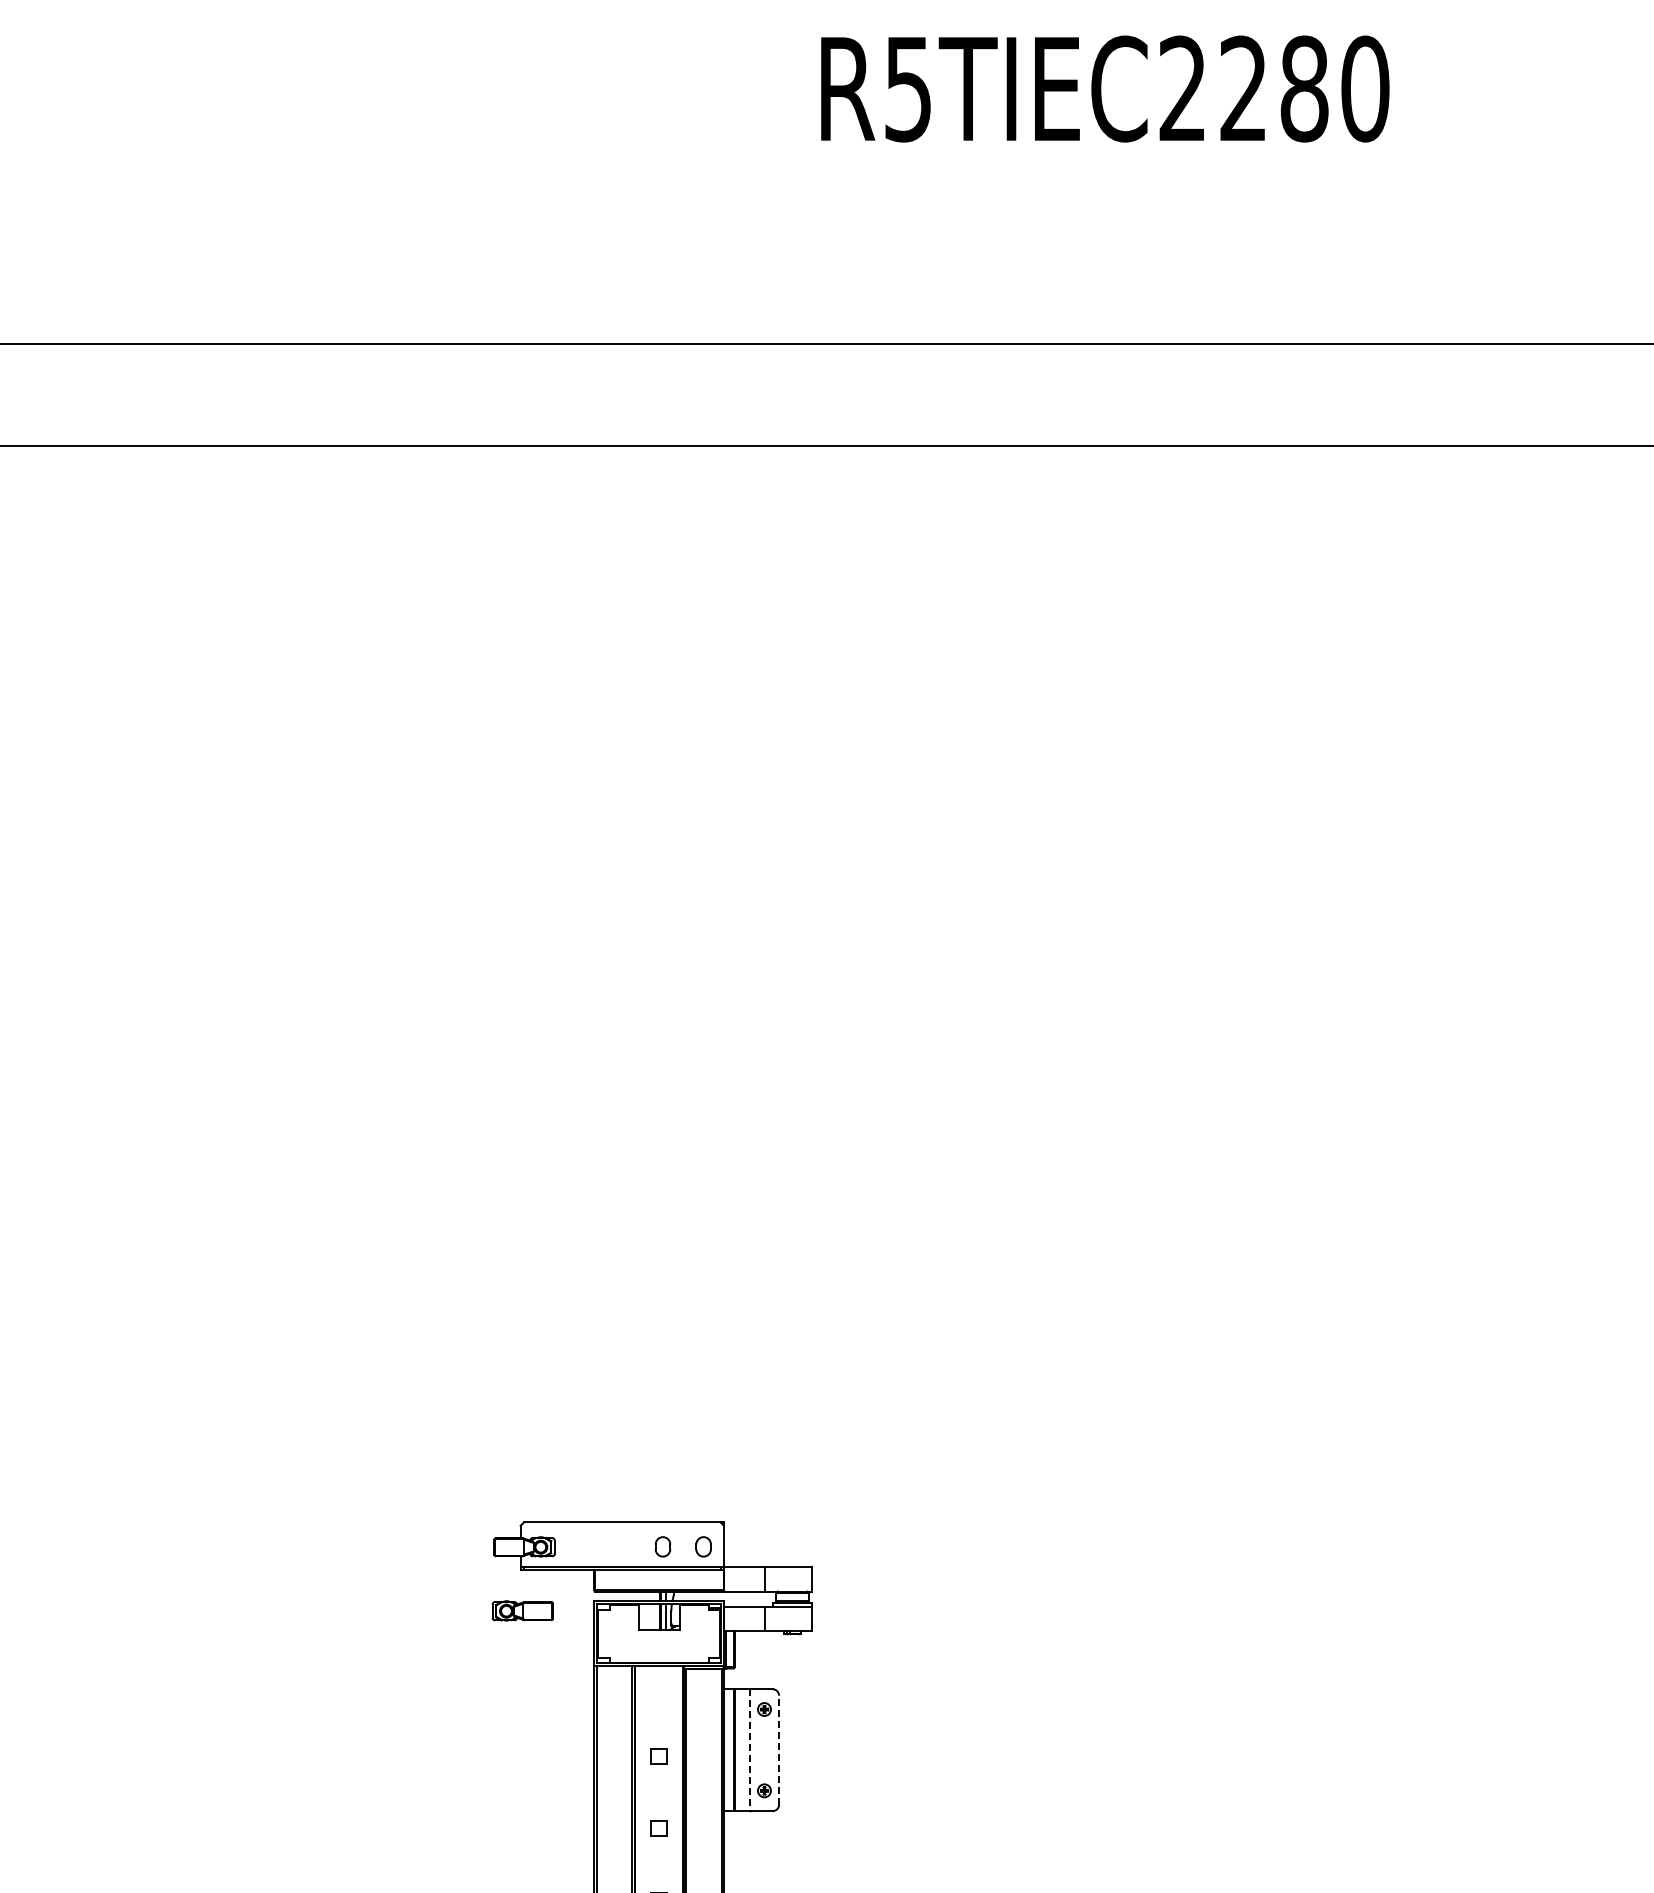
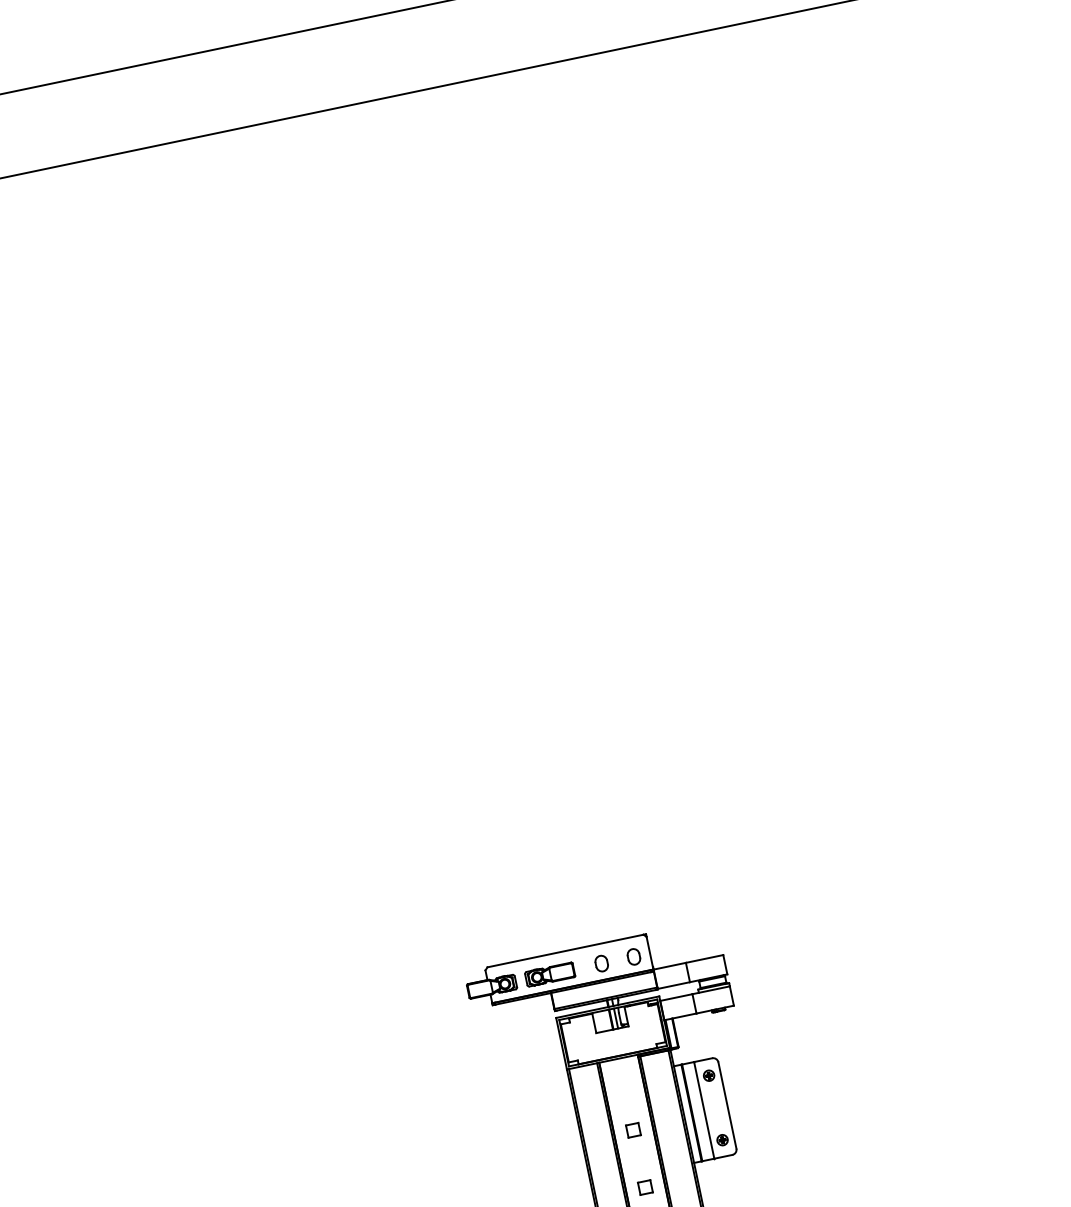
part: (522, 1610) -> (549, 974), moved
line: (779, 1749) -> (727, 1104), dashed -> solid
line: (749, 1750) -> (704, 1110), dashed -> solid

